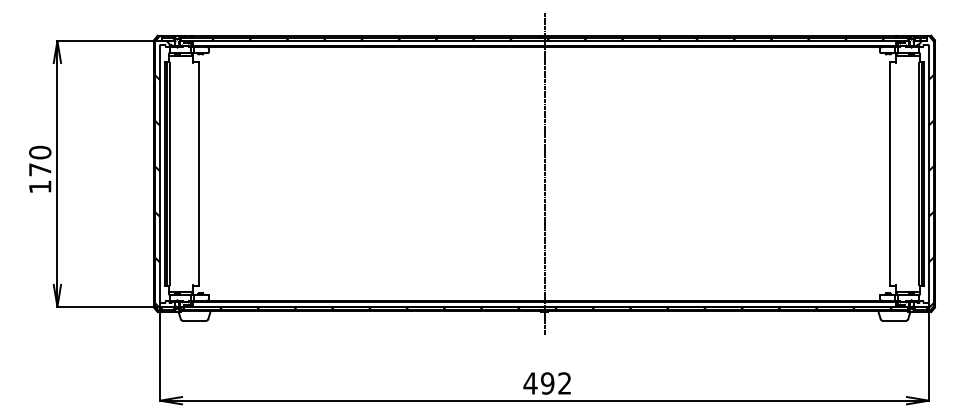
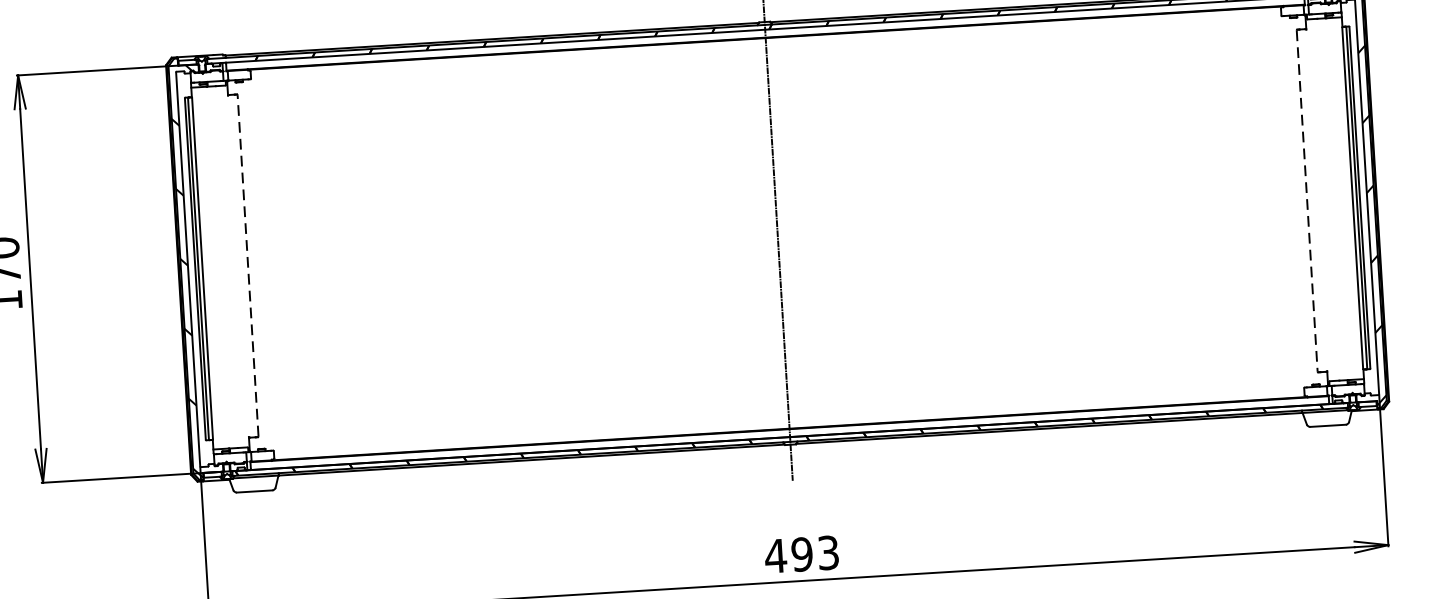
line: (199, 173) -> (248, 265), solid -> dashed
line: (889, 174) -> (1306, 201), solid -> dashed
text: (564, 383) -> (827, 552), 492 -> 493

